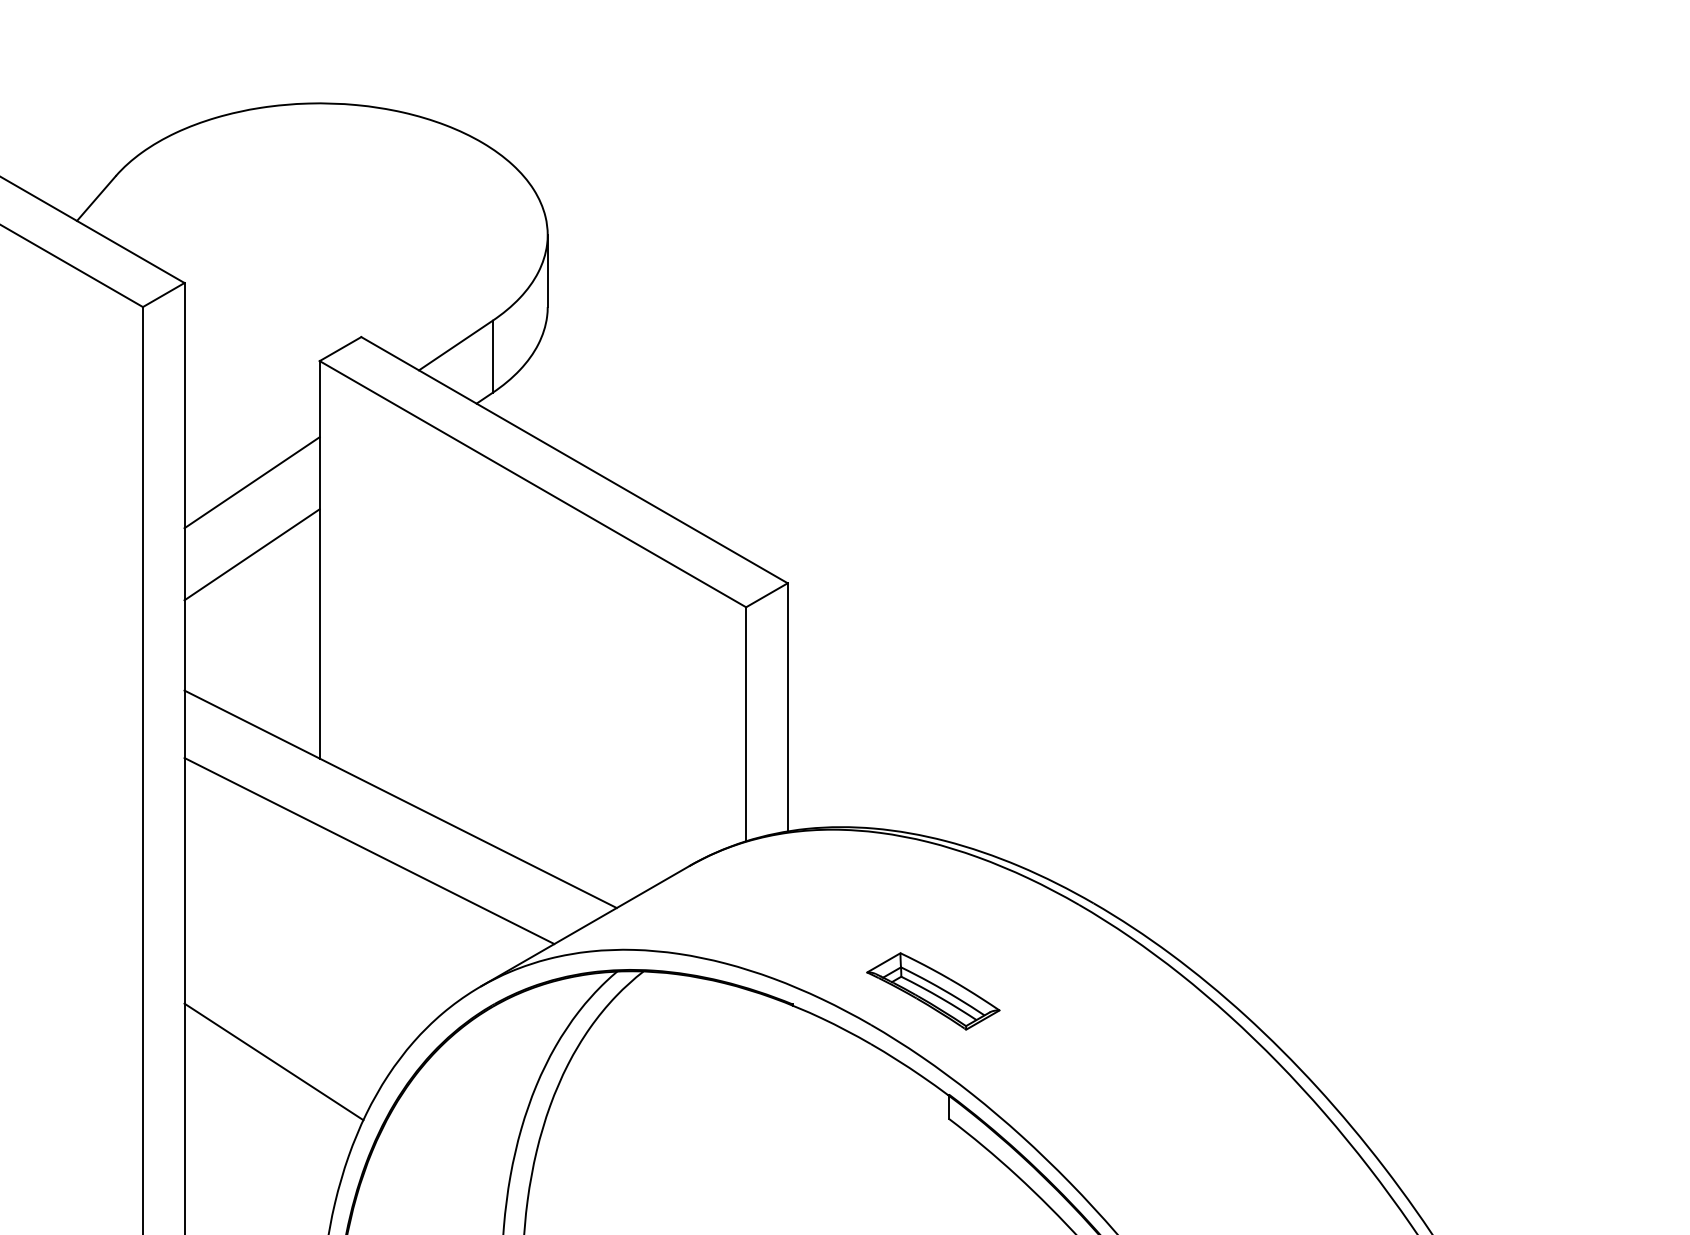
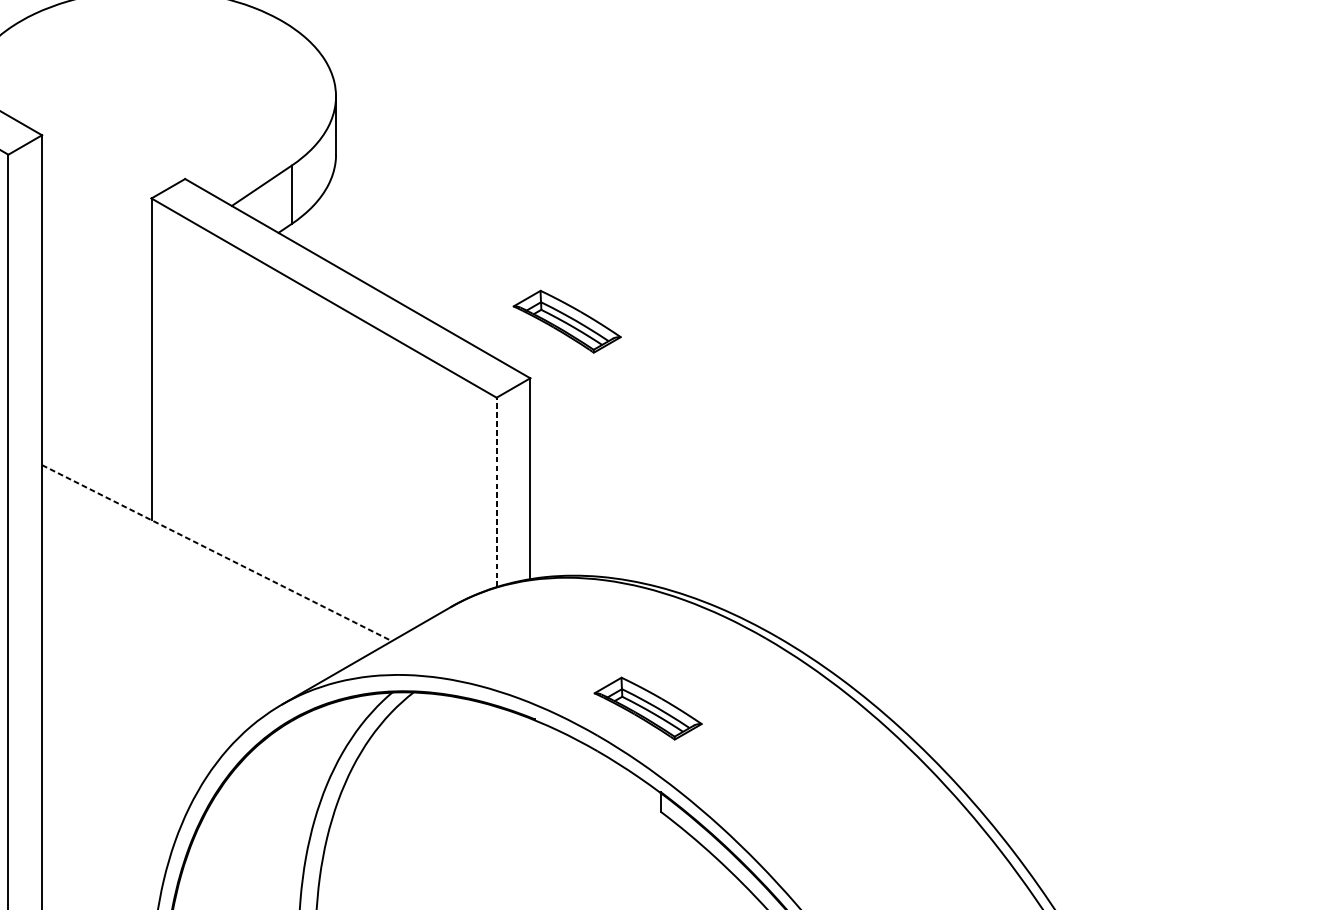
line: (251, 482) -> (96, 296), removed
part: (833, 513) -> (567, 321), added
line: (251, 554) -> (96, 354), removed
line: (746, 723) -> (496, 491), solid -> dashed
line: (400, 799) -> (216, 553), solid -> dashed
line: (369, 851) -> (191, 595), removed
line: (273, 1061) -> (114, 765), removed

